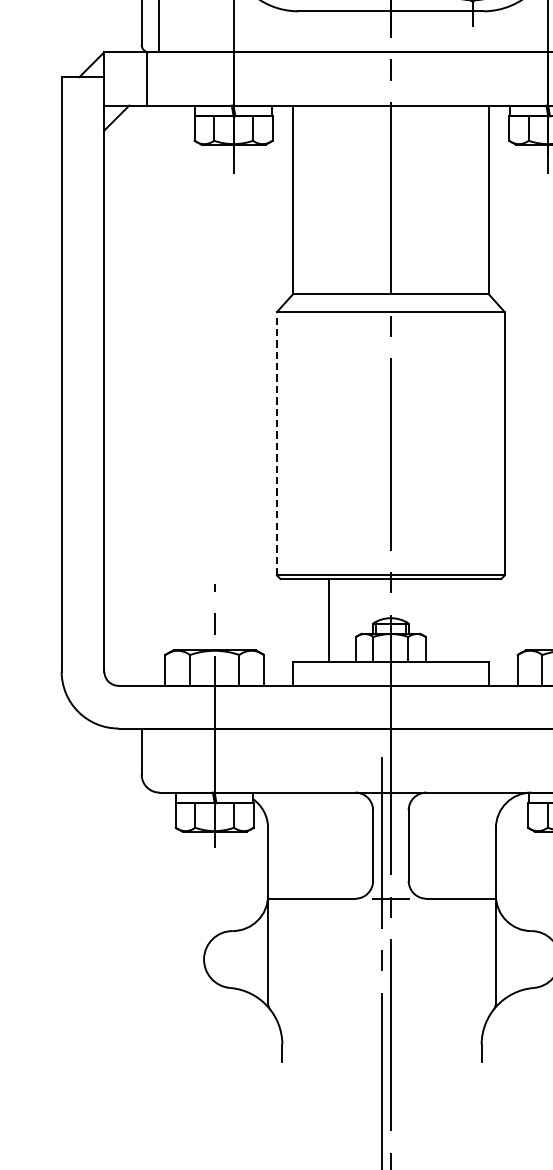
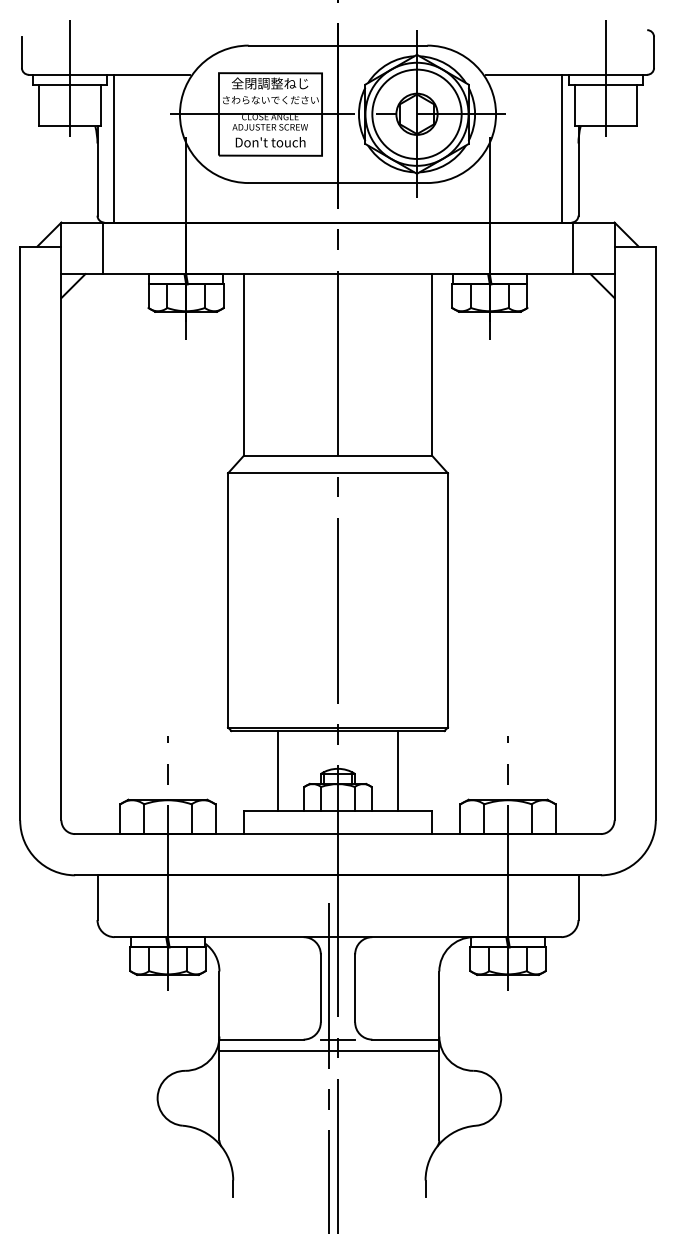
line: (277, 442) -> (228, 599), dashed -> solid
line: (453, 620) -> (398, 771), added
line: (382, 910) -> (329, 1050), added

